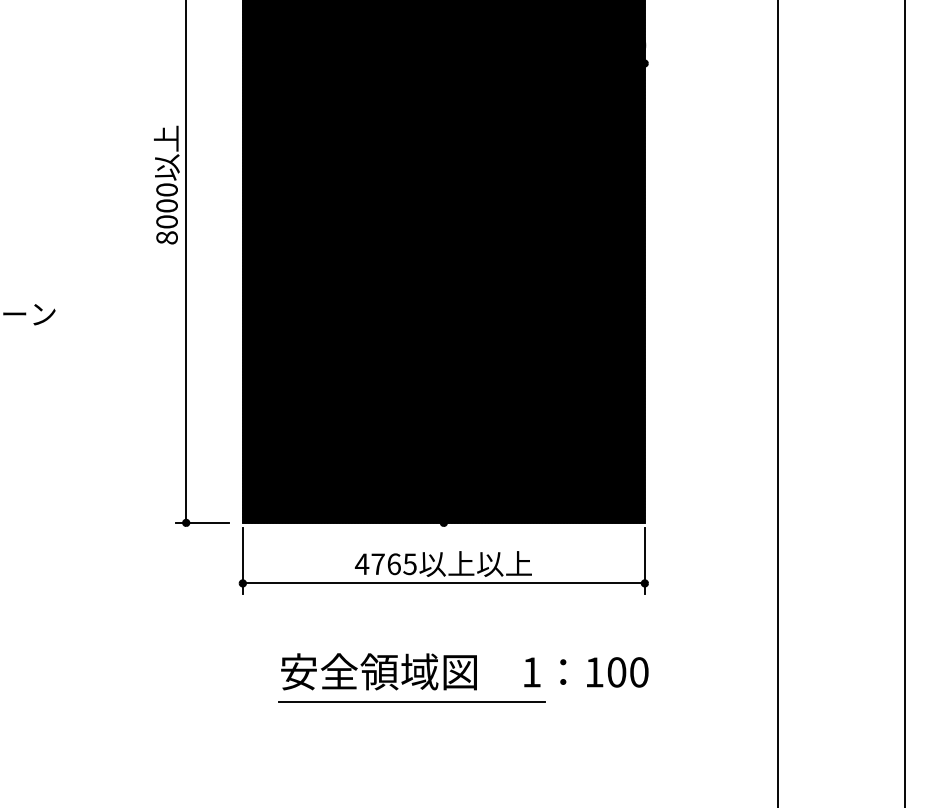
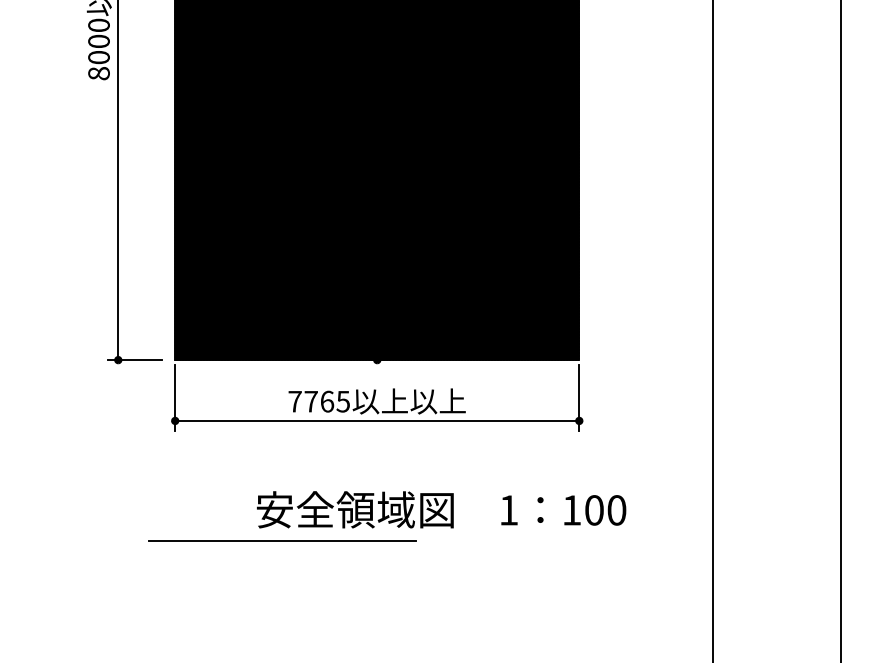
text: (361, 563) -> (294, 400), 4765 -> 7765
text: (464, 671) -> (441, 509), moved
line: (411, 701) -> (282, 539), moved

